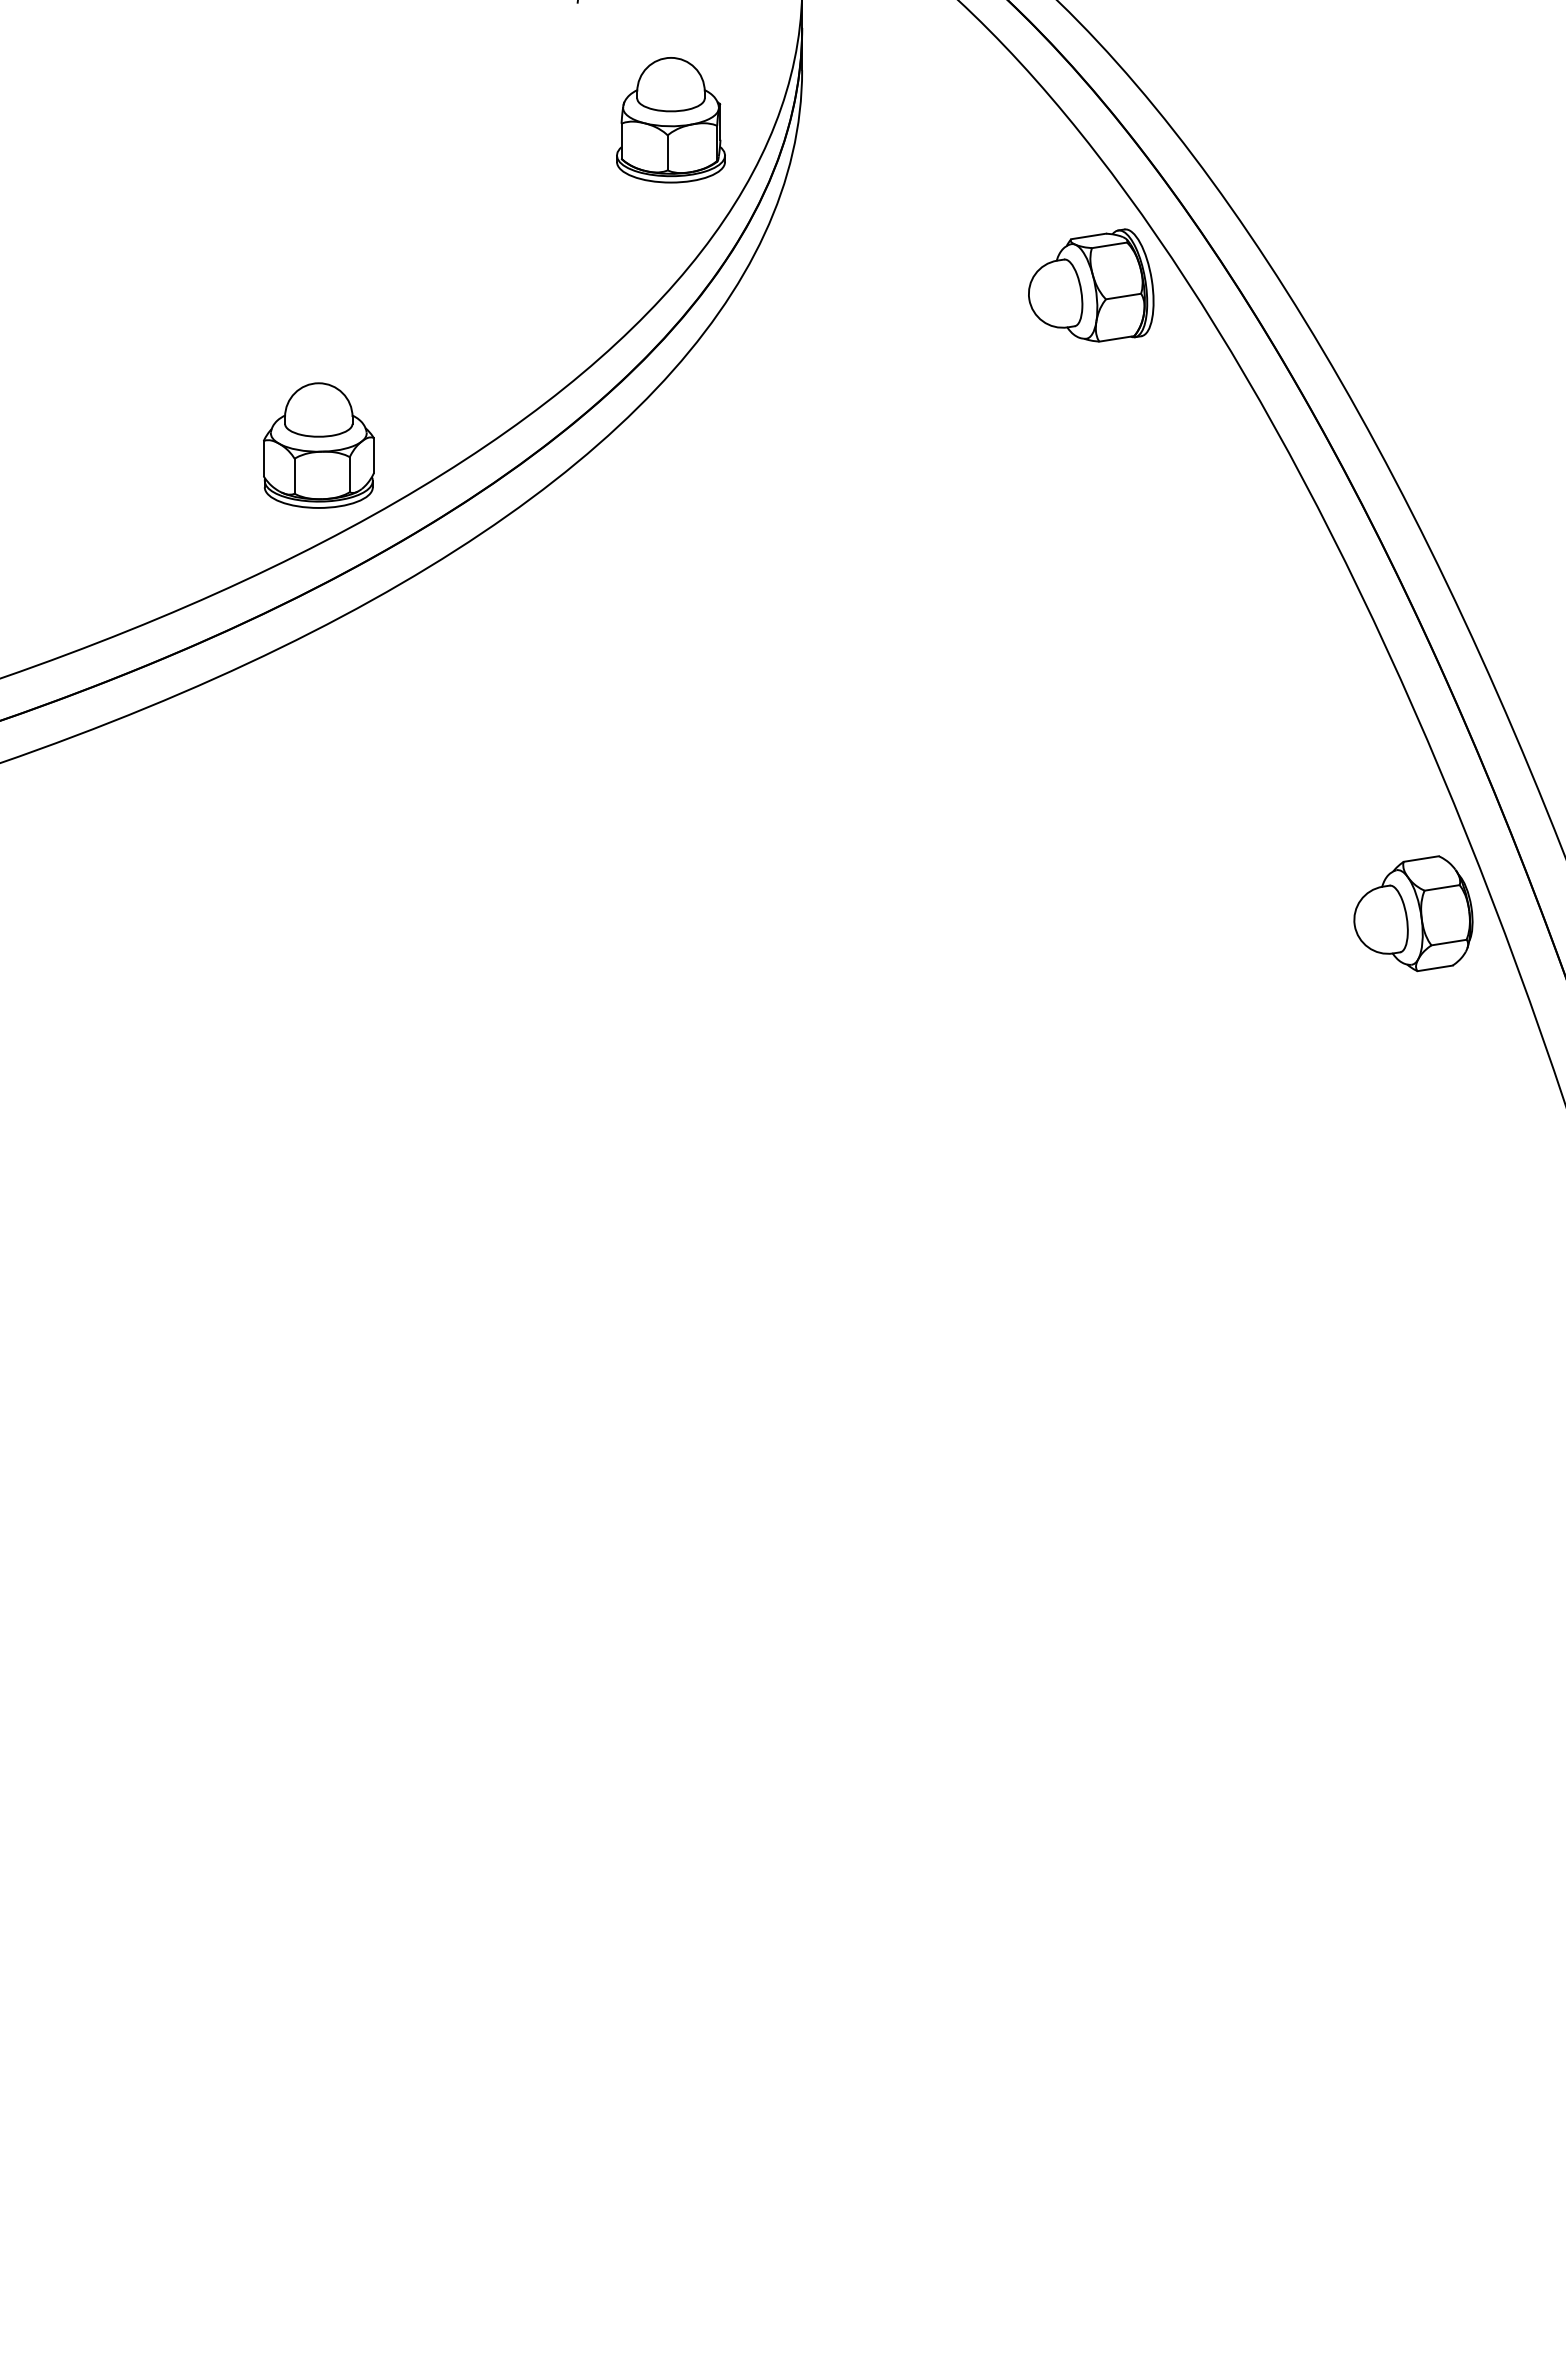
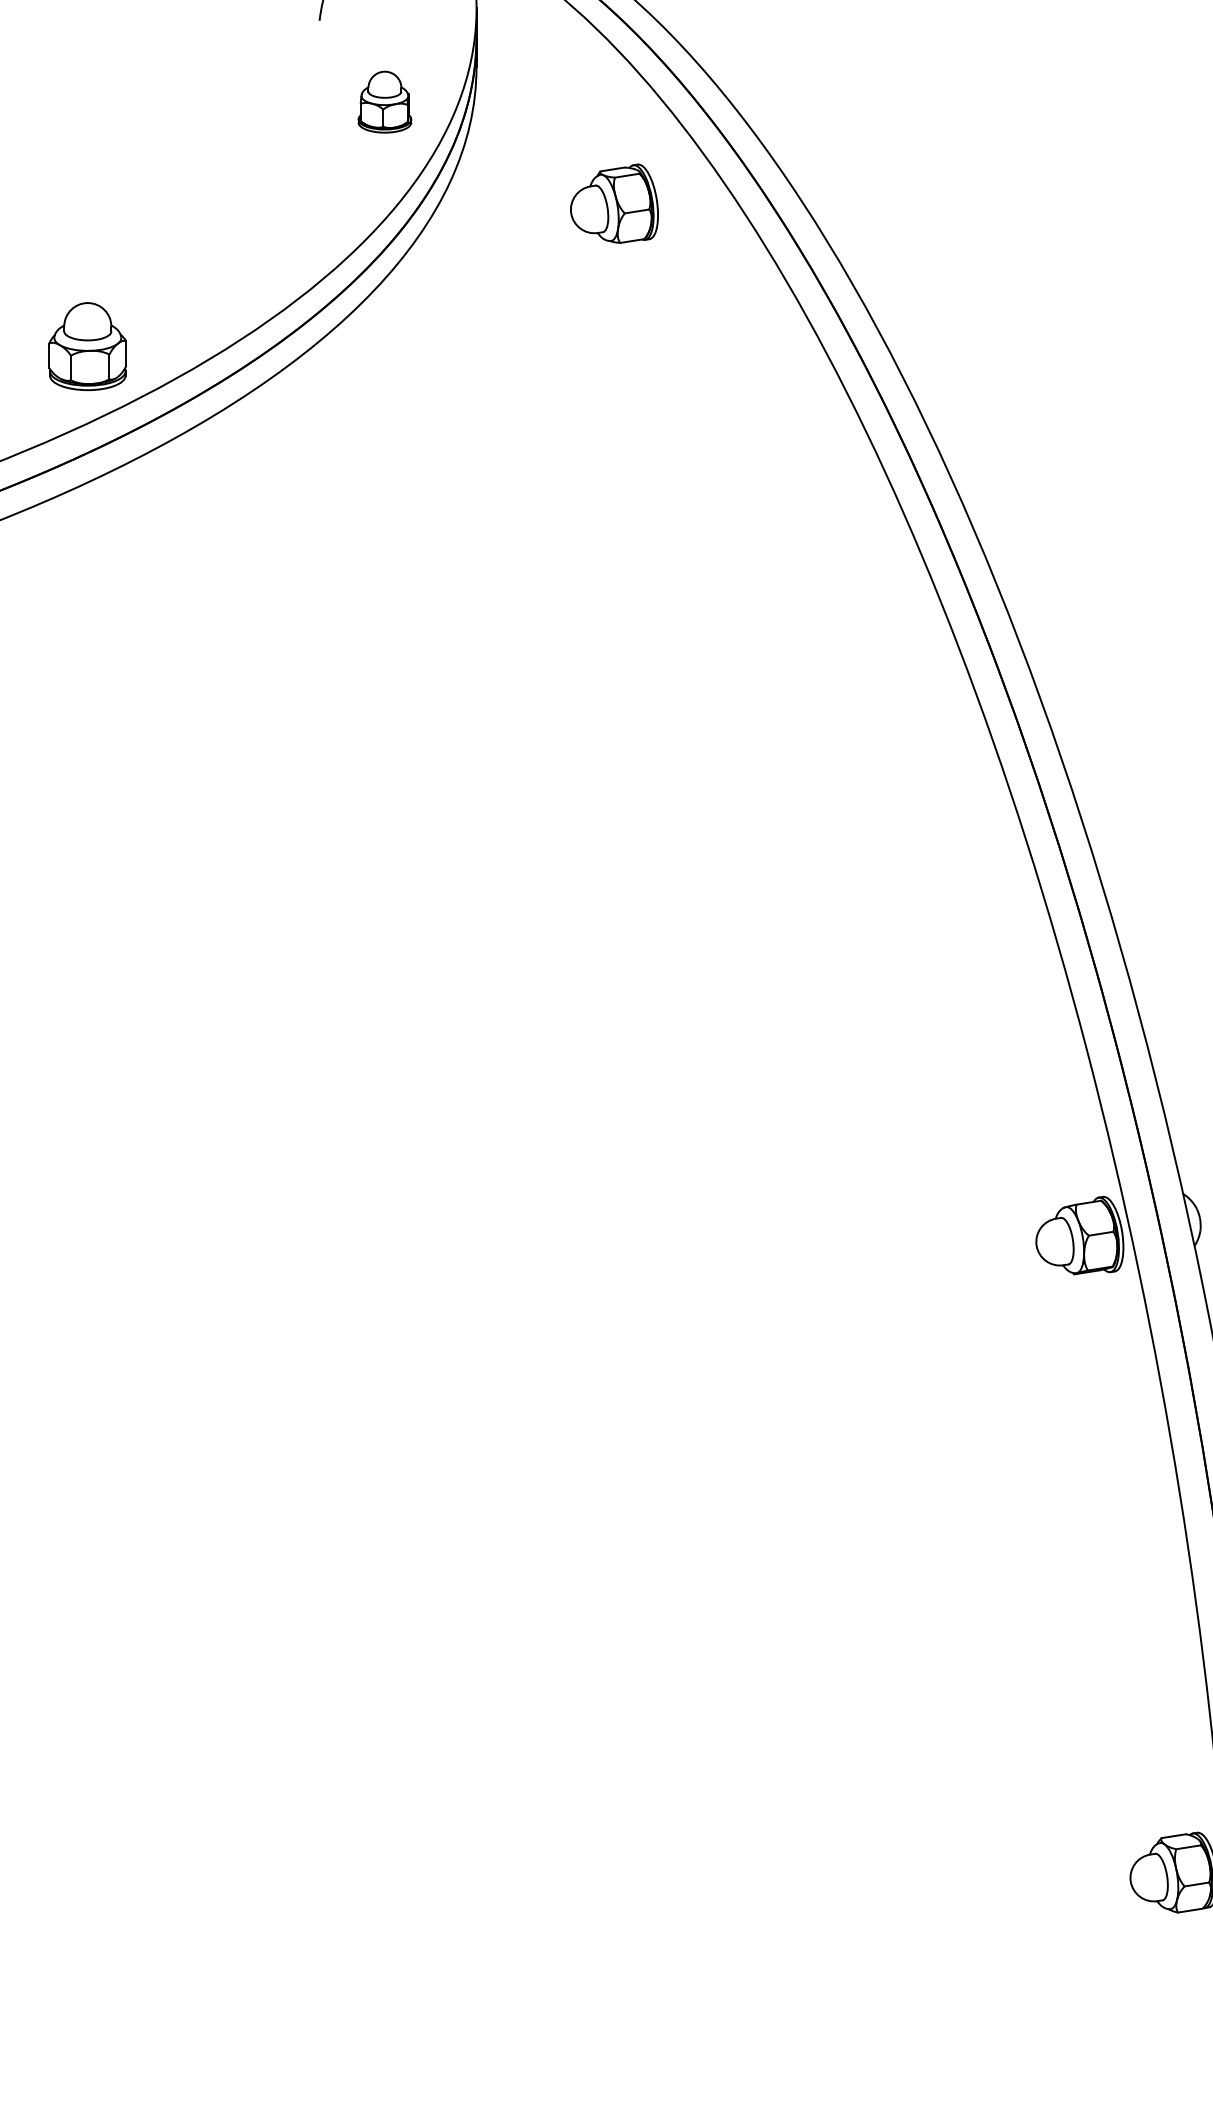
part: (670, 119) -> (384, 101), size x0.7
part: (1091, 285) -> (614, 203), moved
part: (318, 445) -> (87, 346), moved
part: (1413, 913) -> (903, 656), removed

